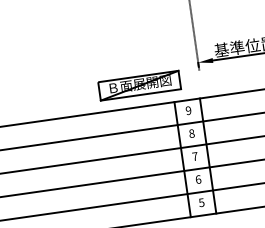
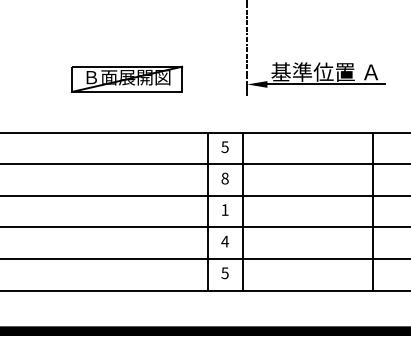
part: (139, 85) -> (127, 78), moved
text: (188, 110) -> (224, 146), 9 -> 5
text: (194, 156) -> (224, 209), 7 -> 1
text: (197, 179) -> (224, 241), 6 -> 4

